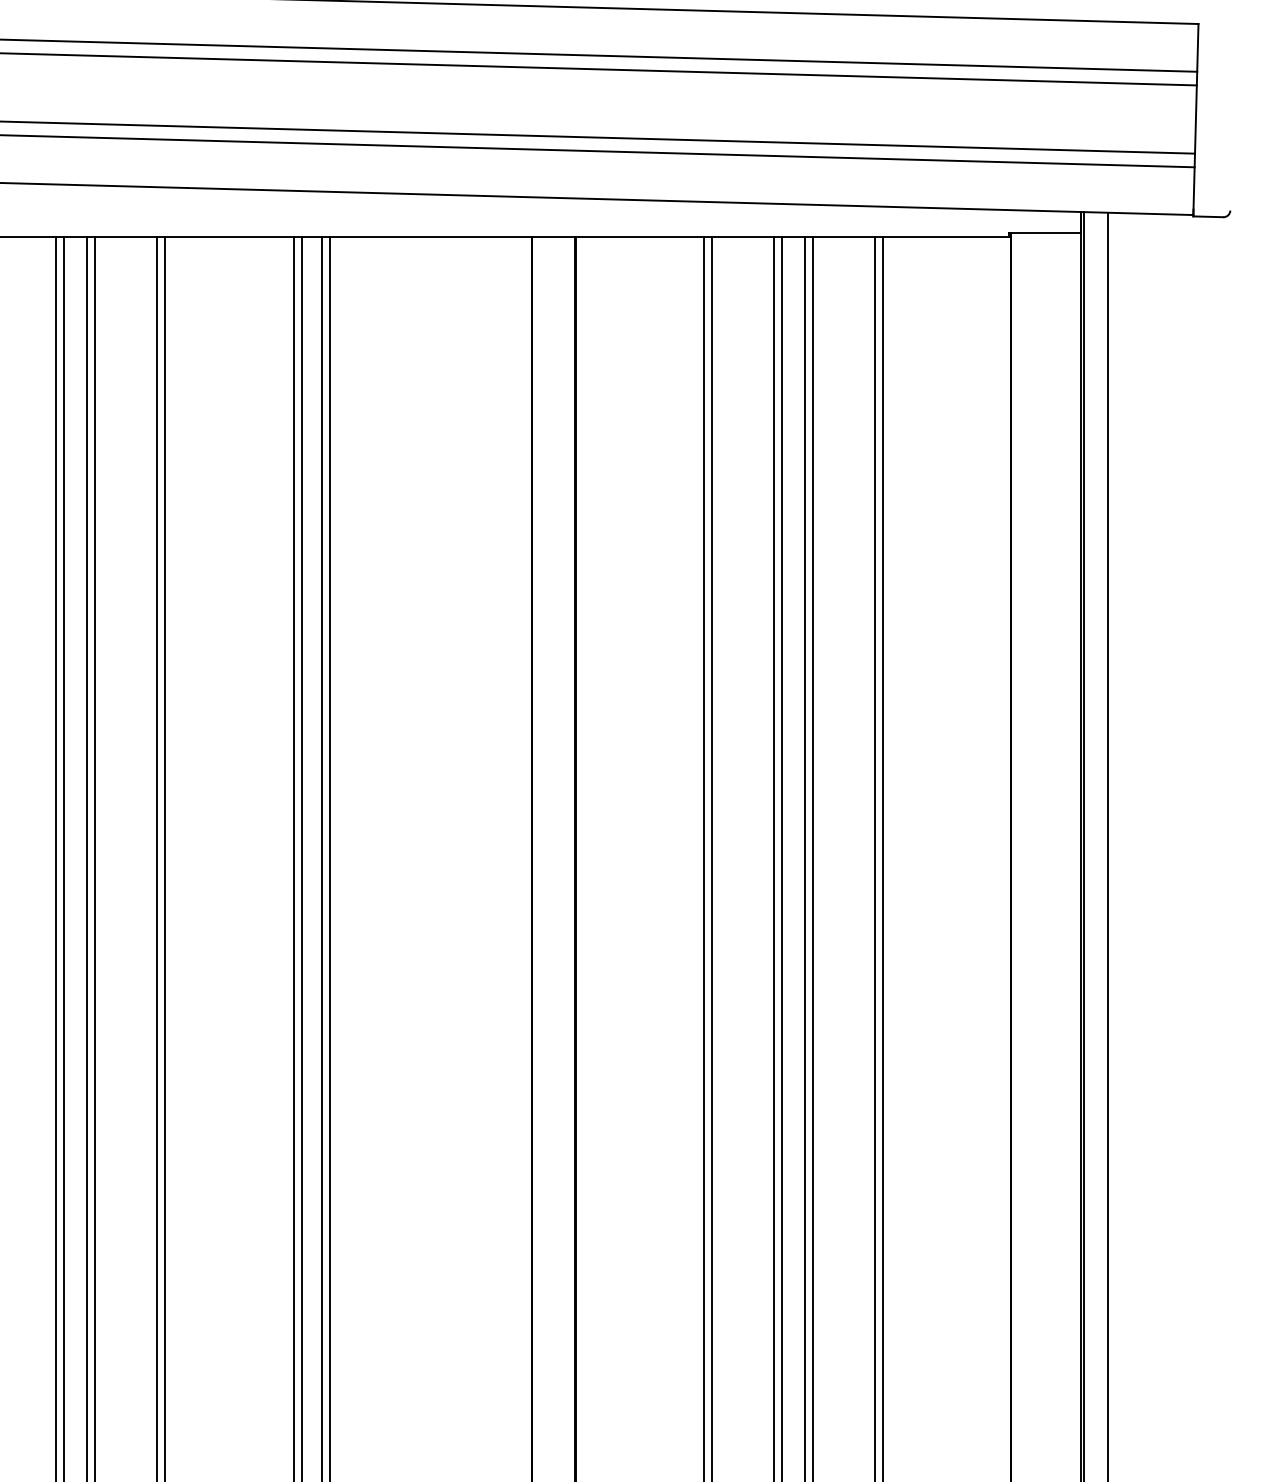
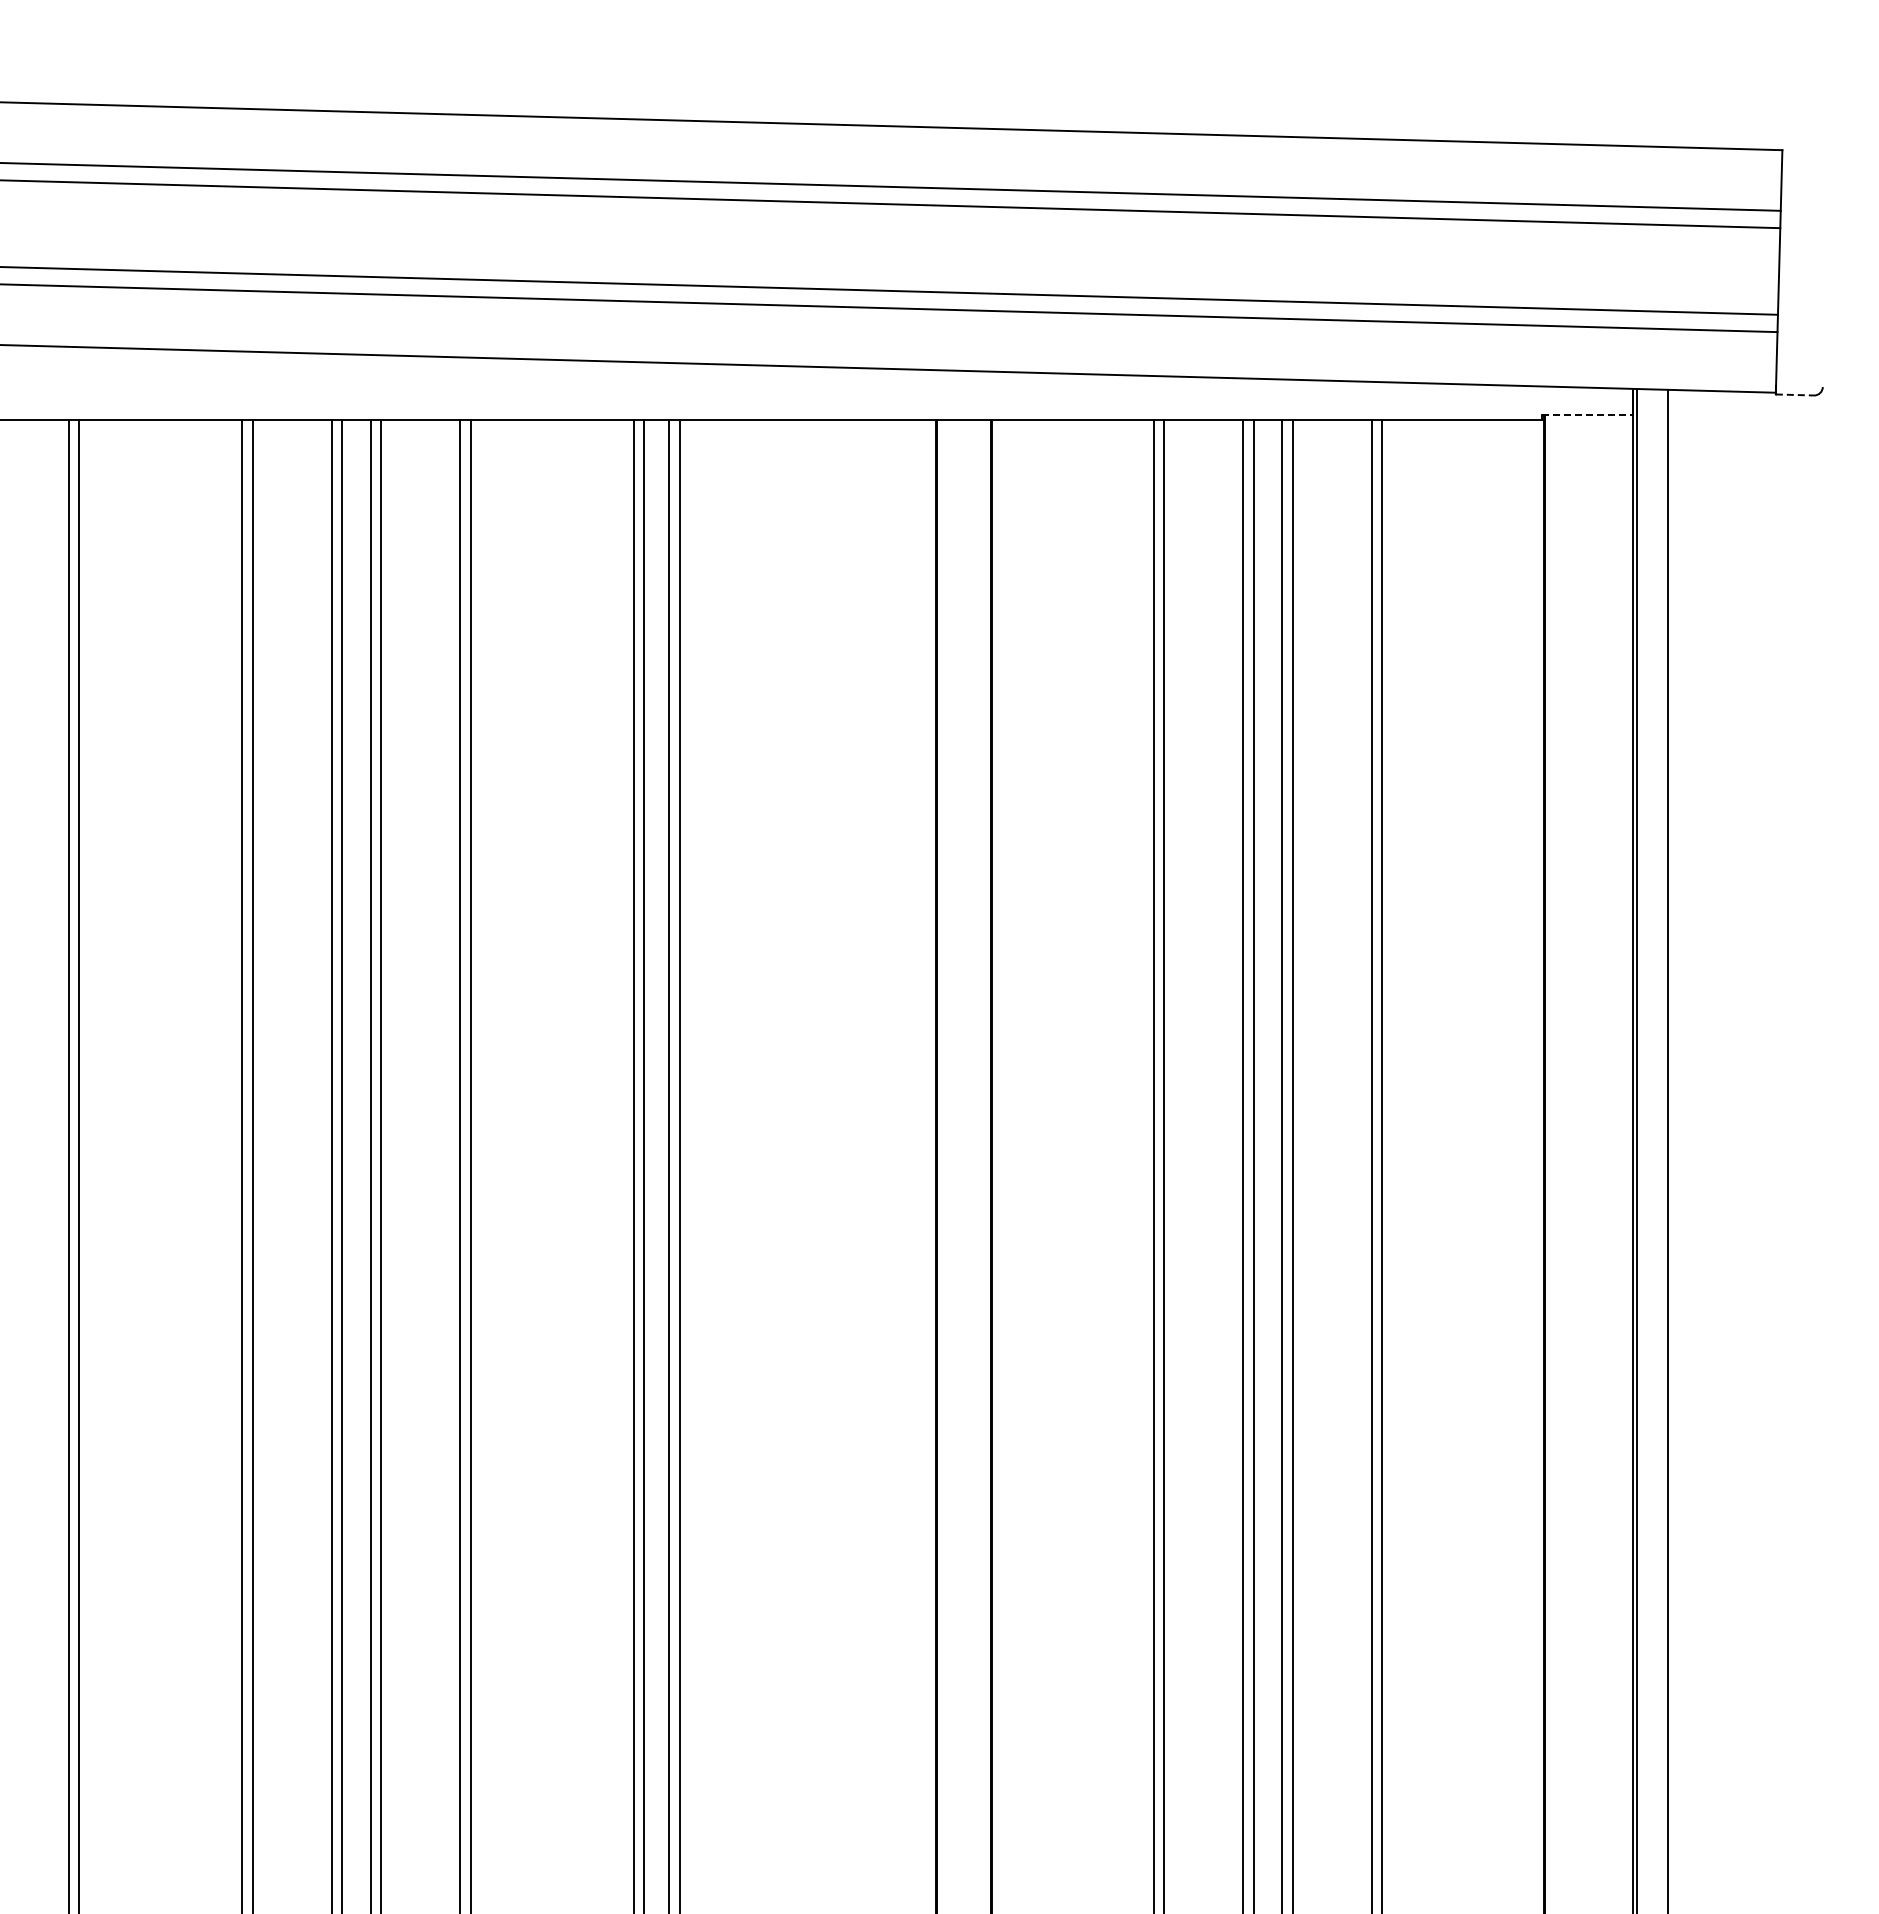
line: (1208, 217) -> (1795, 395), solid -> dashed
line: (1045, 232) -> (1587, 414), solid -> dashed

